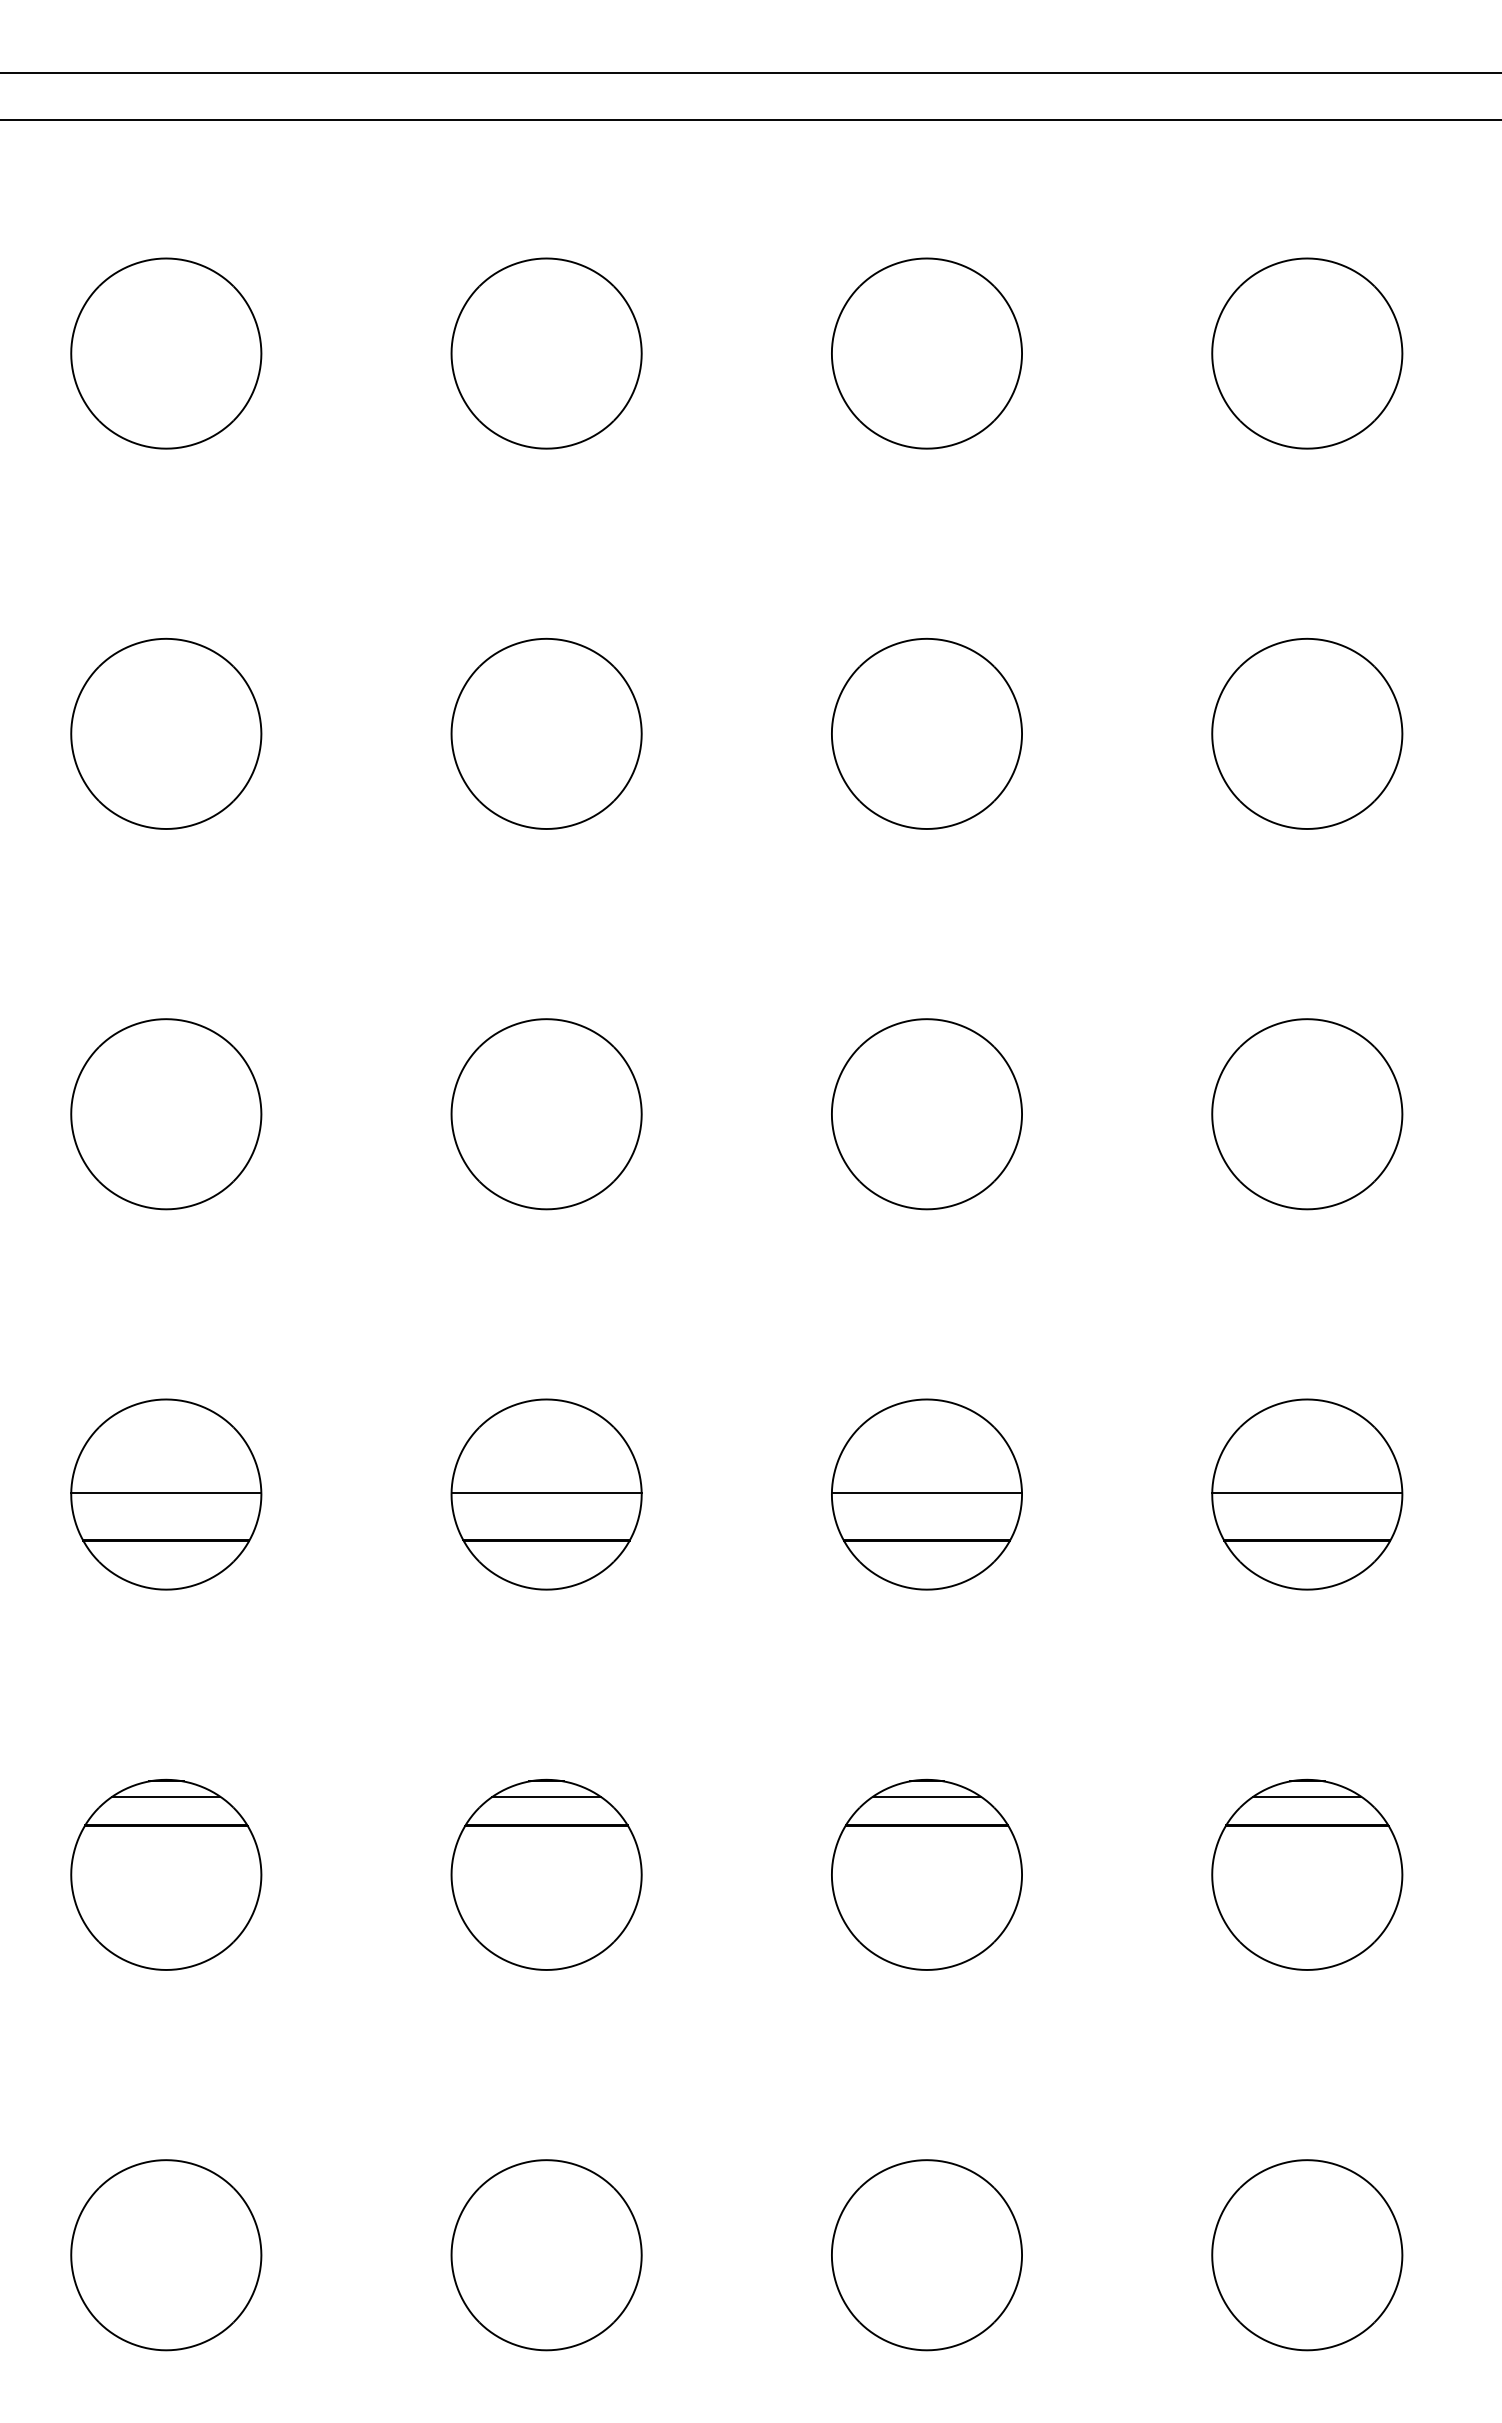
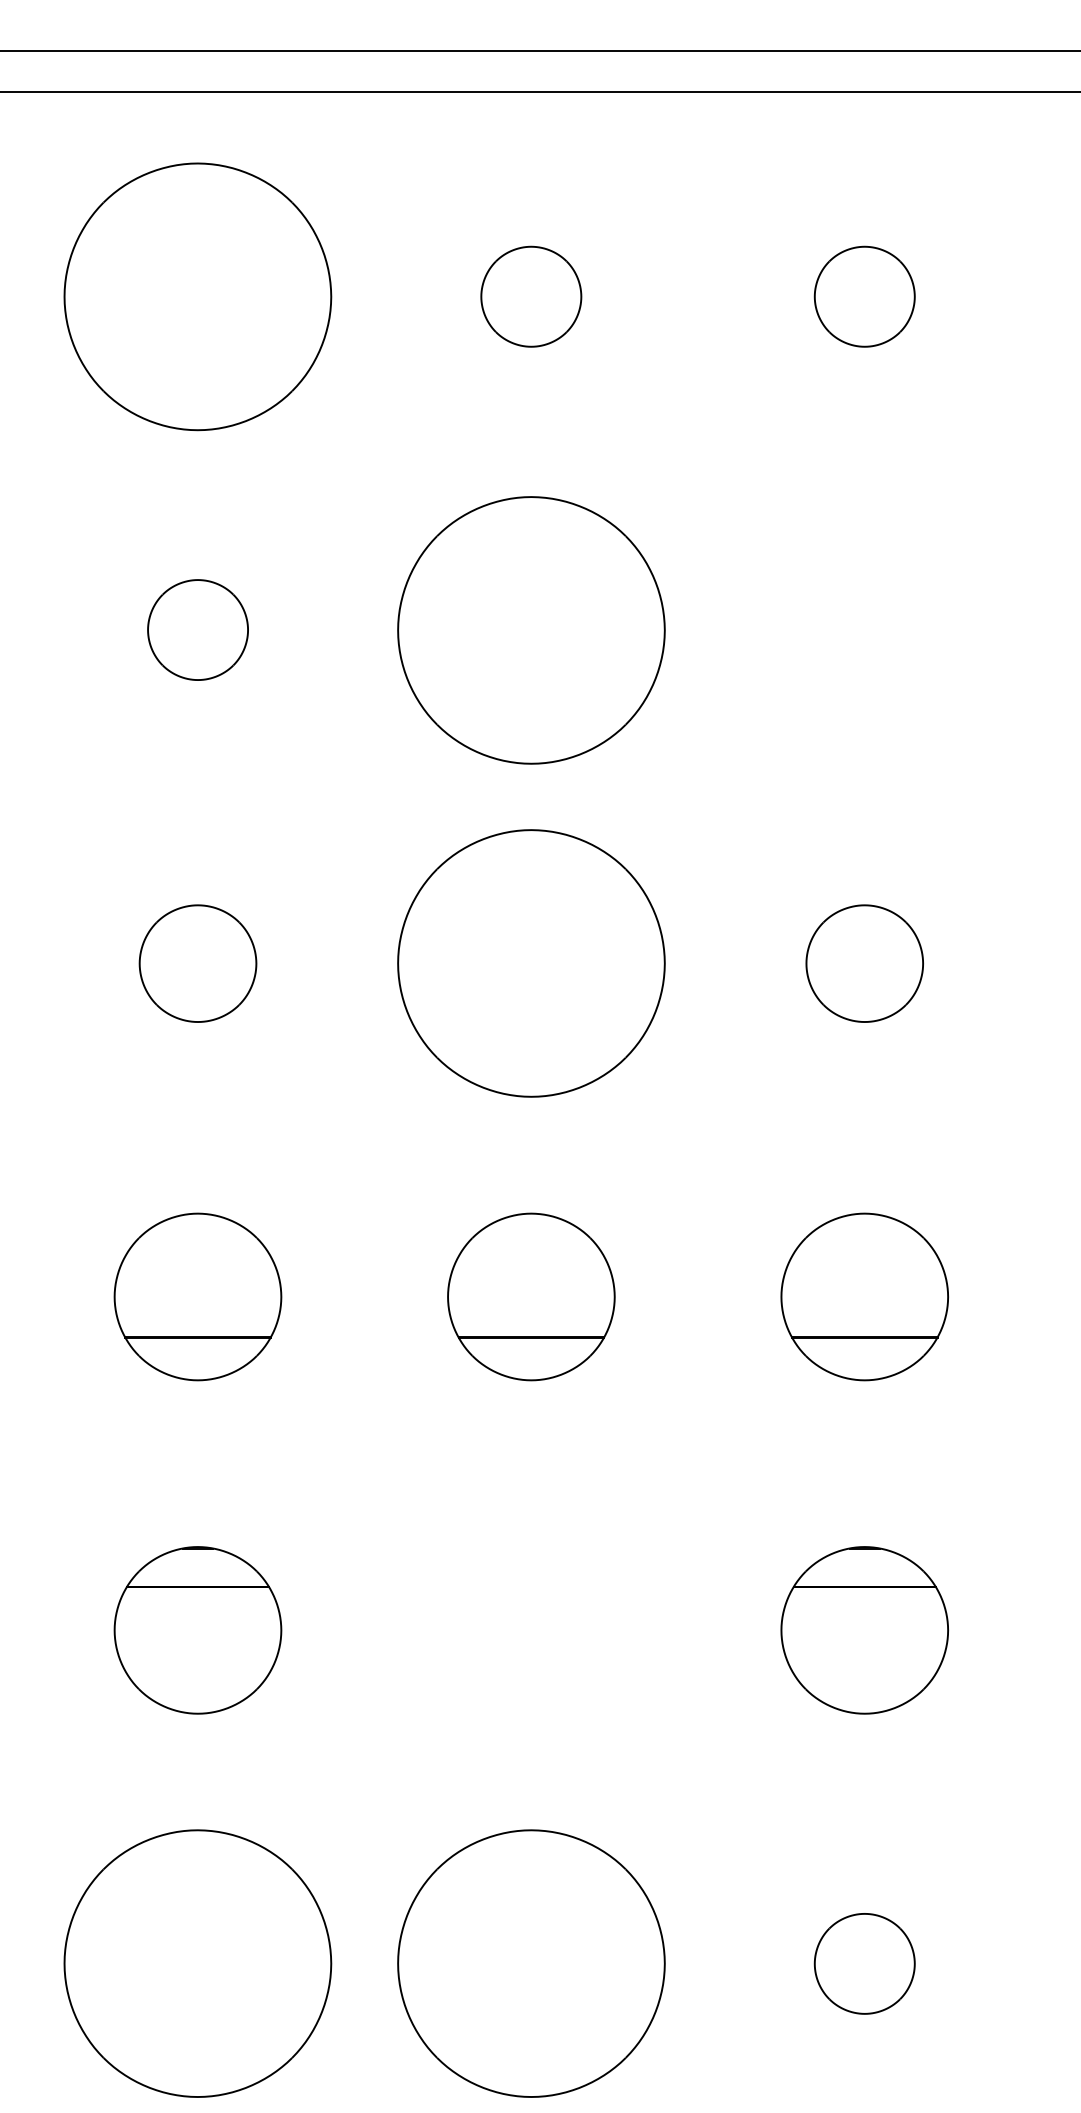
part: (166, 353) -> (198, 296), size x1.6
part: (546, 353) -> (531, 296), size x0.6
part: (926, 353) -> (864, 296), size x0.6
part: (166, 733) -> (198, 629), size x0.6
part: (546, 733) -> (531, 629), size x1.6
part: (926, 733) -> (864, 629), removed
part: (166, 1114) -> (198, 963), size x0.7
part: (546, 1114) -> (531, 963), size x1.6
part: (926, 1114) -> (864, 963), size x0.7
line: (166, 1492) -> (198, 1295), removed
line: (546, 1492) -> (531, 1295), removed
line: (926, 1492) -> (864, 1295), removed
line: (166, 1796) -> (198, 1561), removed
line: (926, 1796) -> (864, 1561), removed
part: (546, 1874) -> (531, 1630), removed
part: (166, 2255) -> (198, 1964), size x1.6
part: (546, 2255) -> (531, 1964), size x1.6
part: (926, 2255) -> (864, 1964), size x0.6

